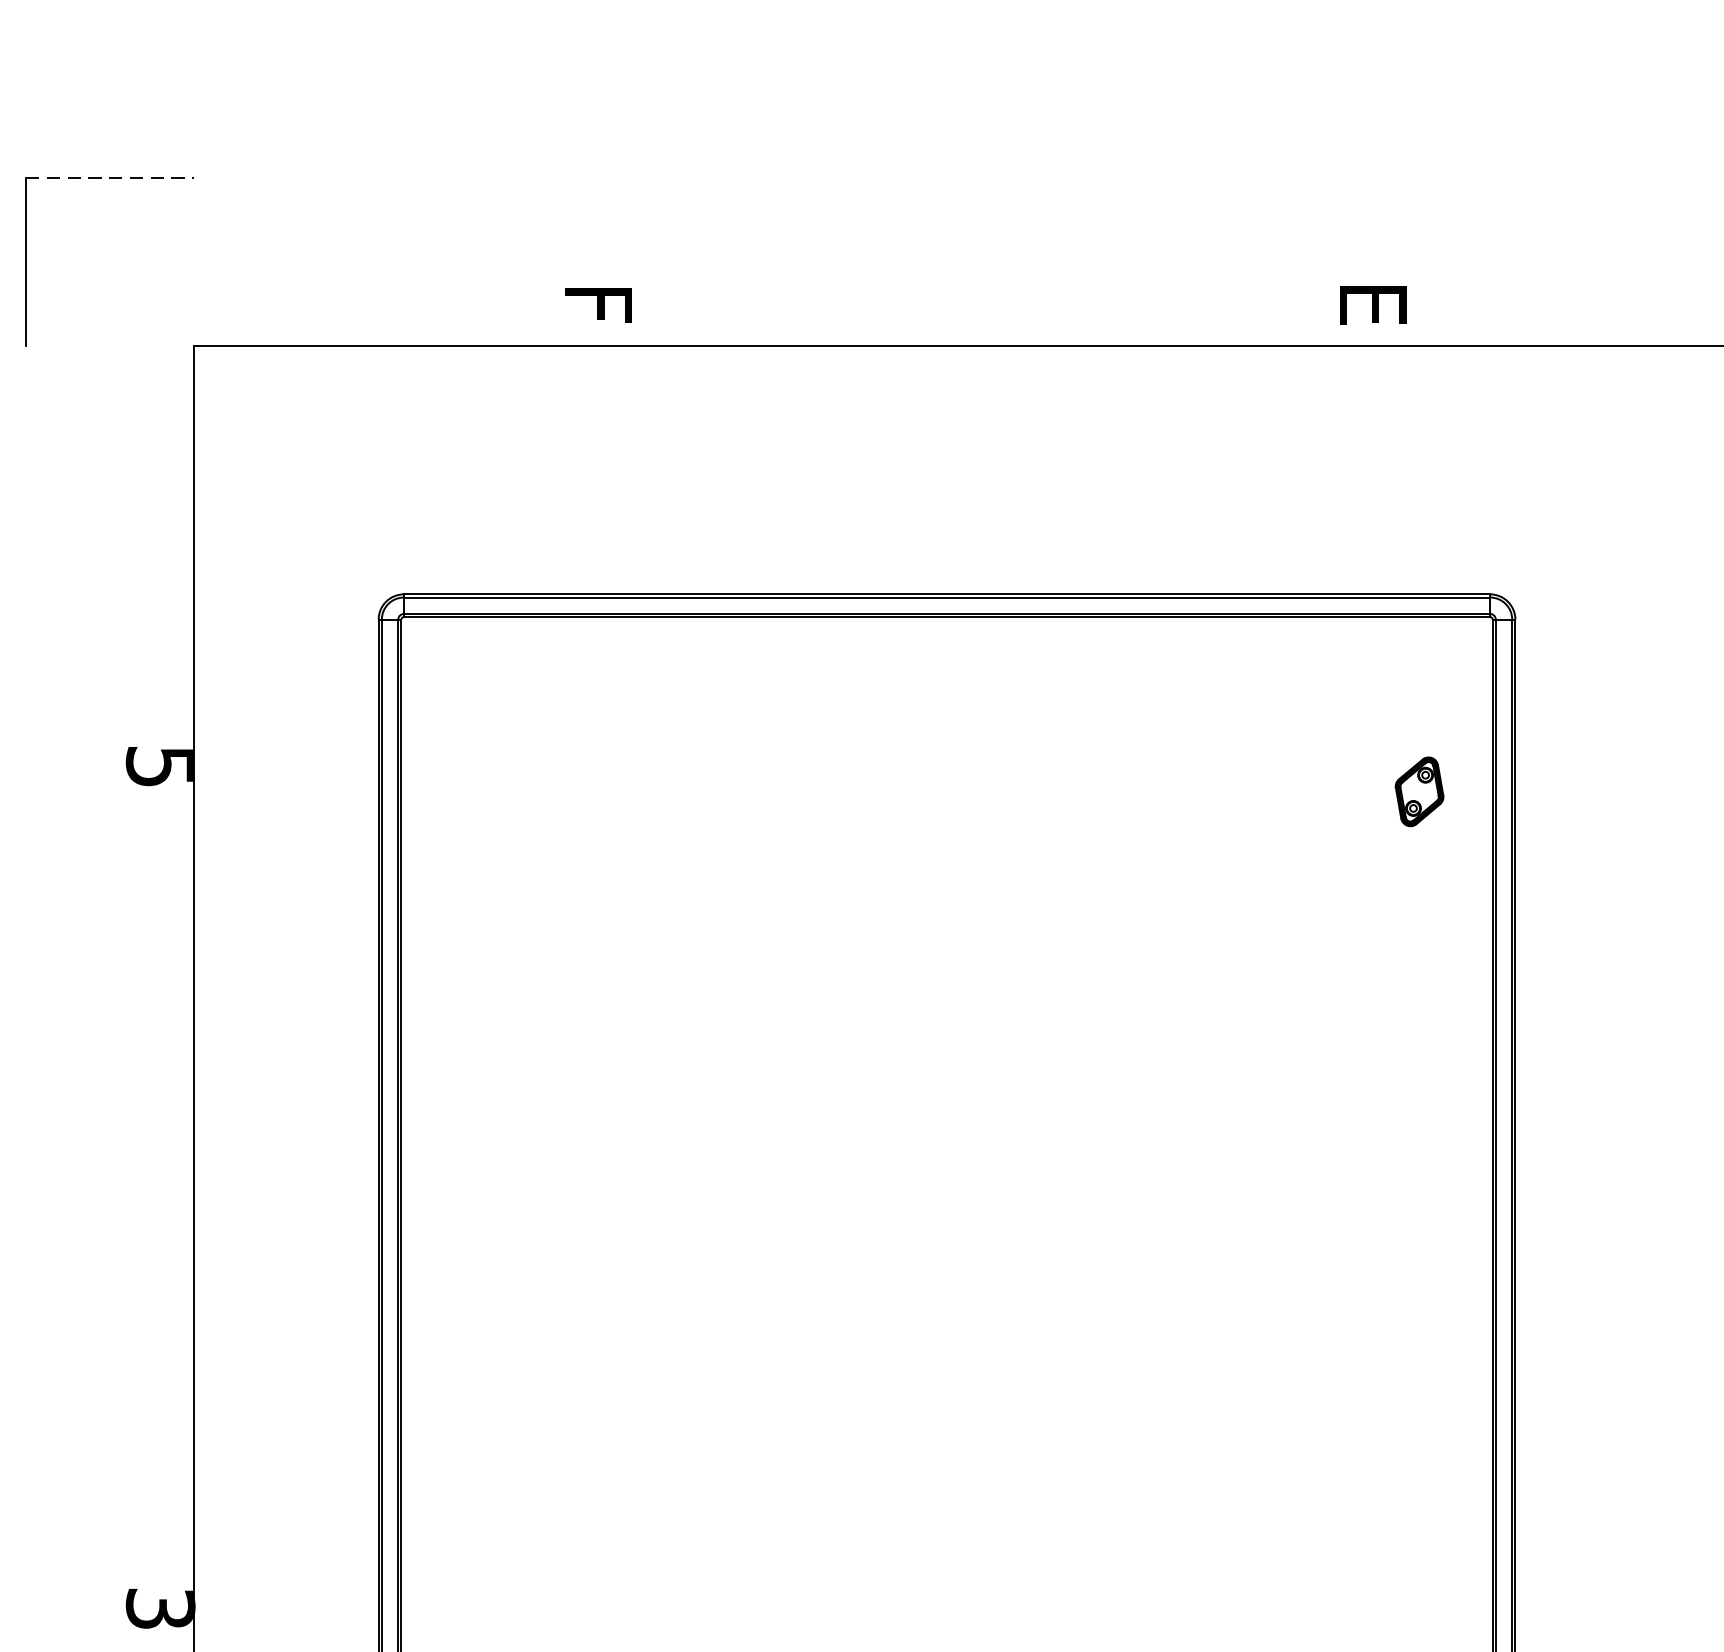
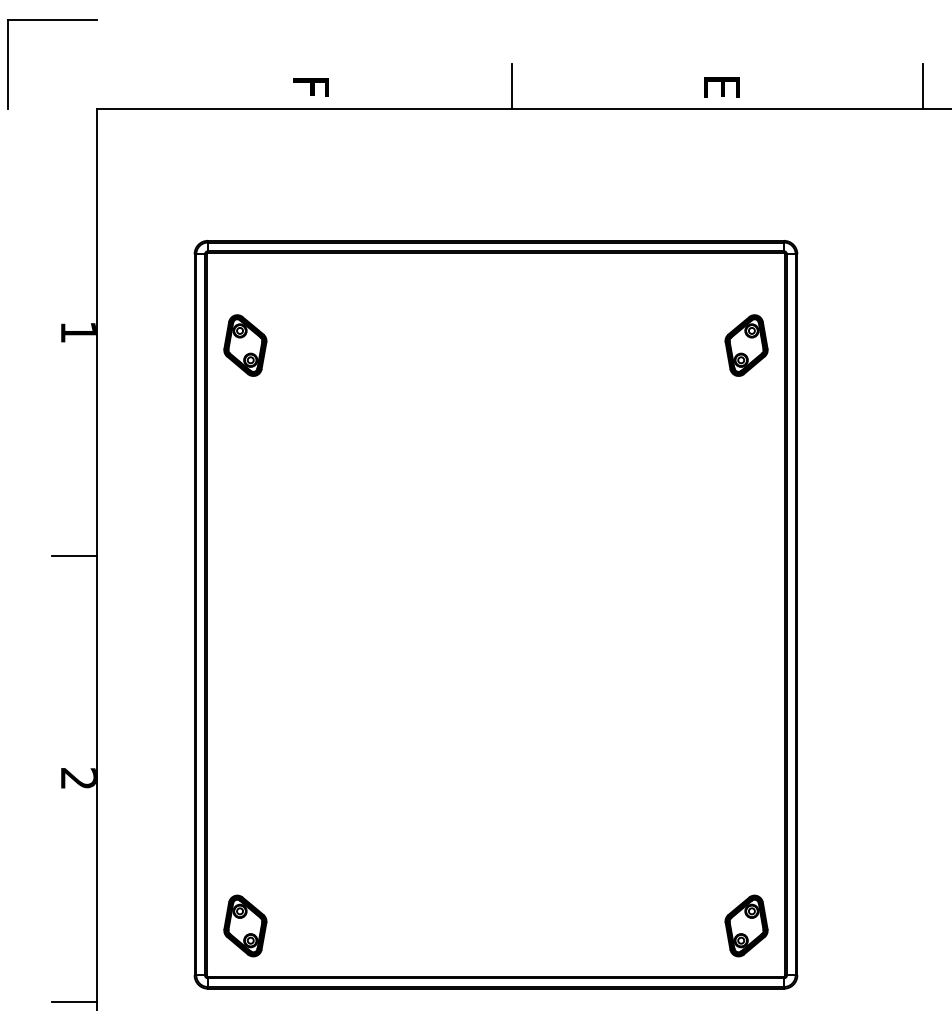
line: (110, 176) -> (52, 19), dashed -> solid
line: (978, 303) -> (512, 86), added
text: (157, 765) -> (77, 331), 5 -> 1
part: (474, 791) -> (245, 345), added
part: (1419, 791) -> (746, 345), size x1.67
line: (152, 1187) -> (74, 555), added
text: (157, 1608) -> (77, 778), 3 -> 2

